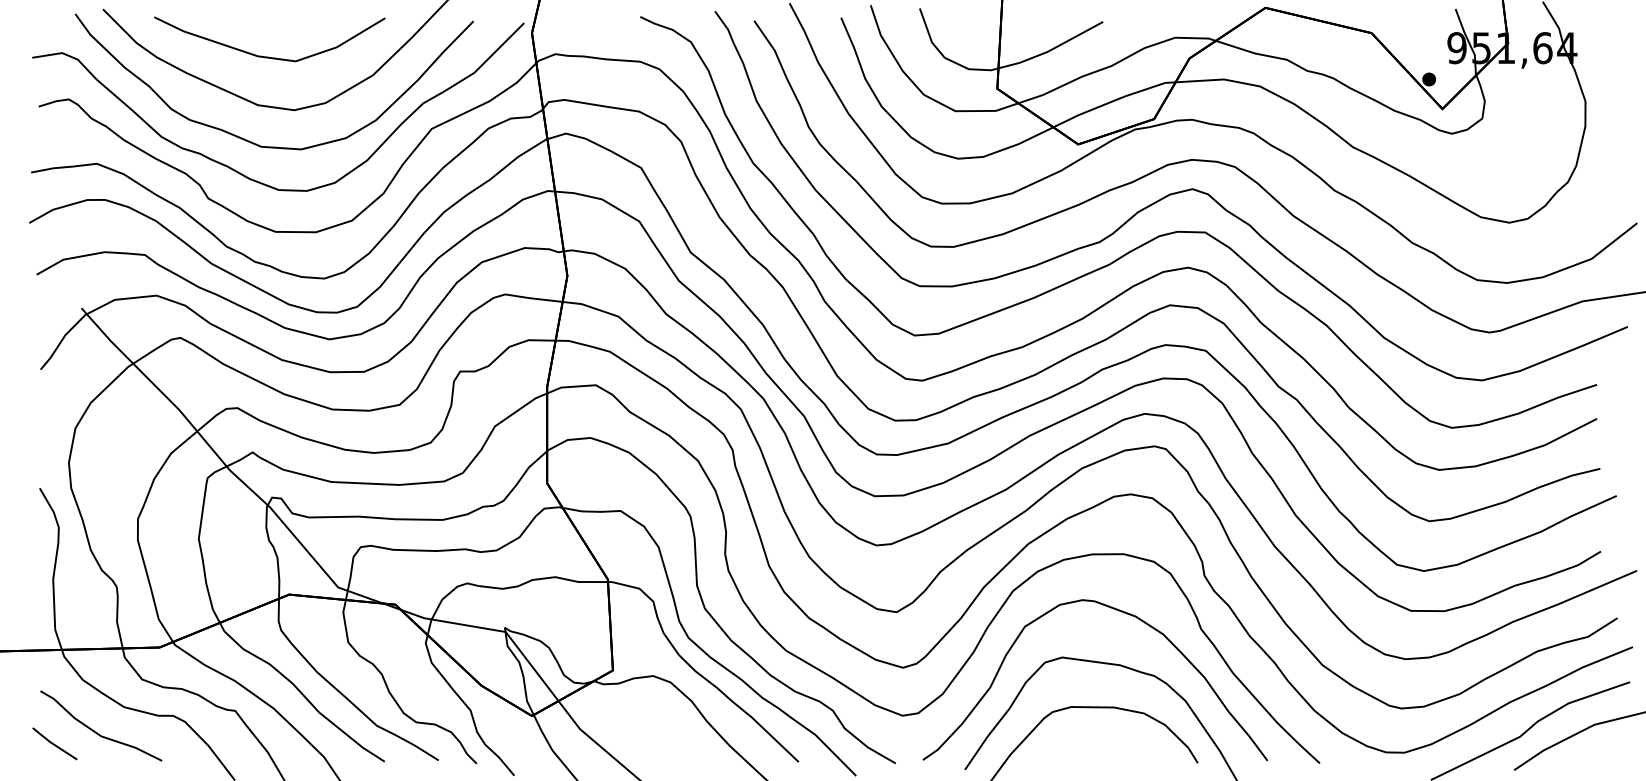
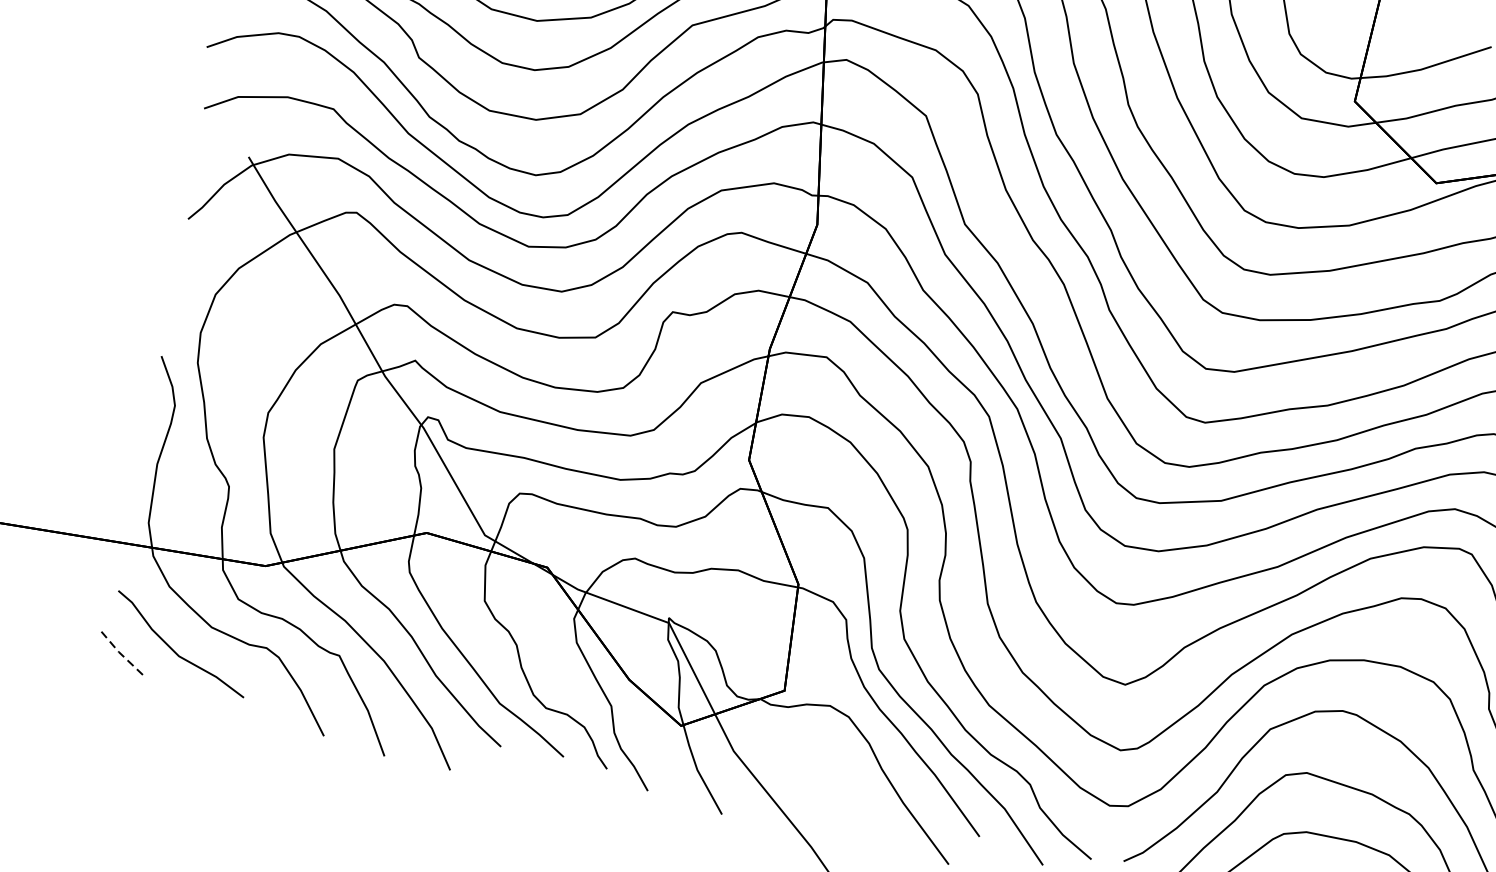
line: (54, 744) -> (123, 655), solid -> dashed

